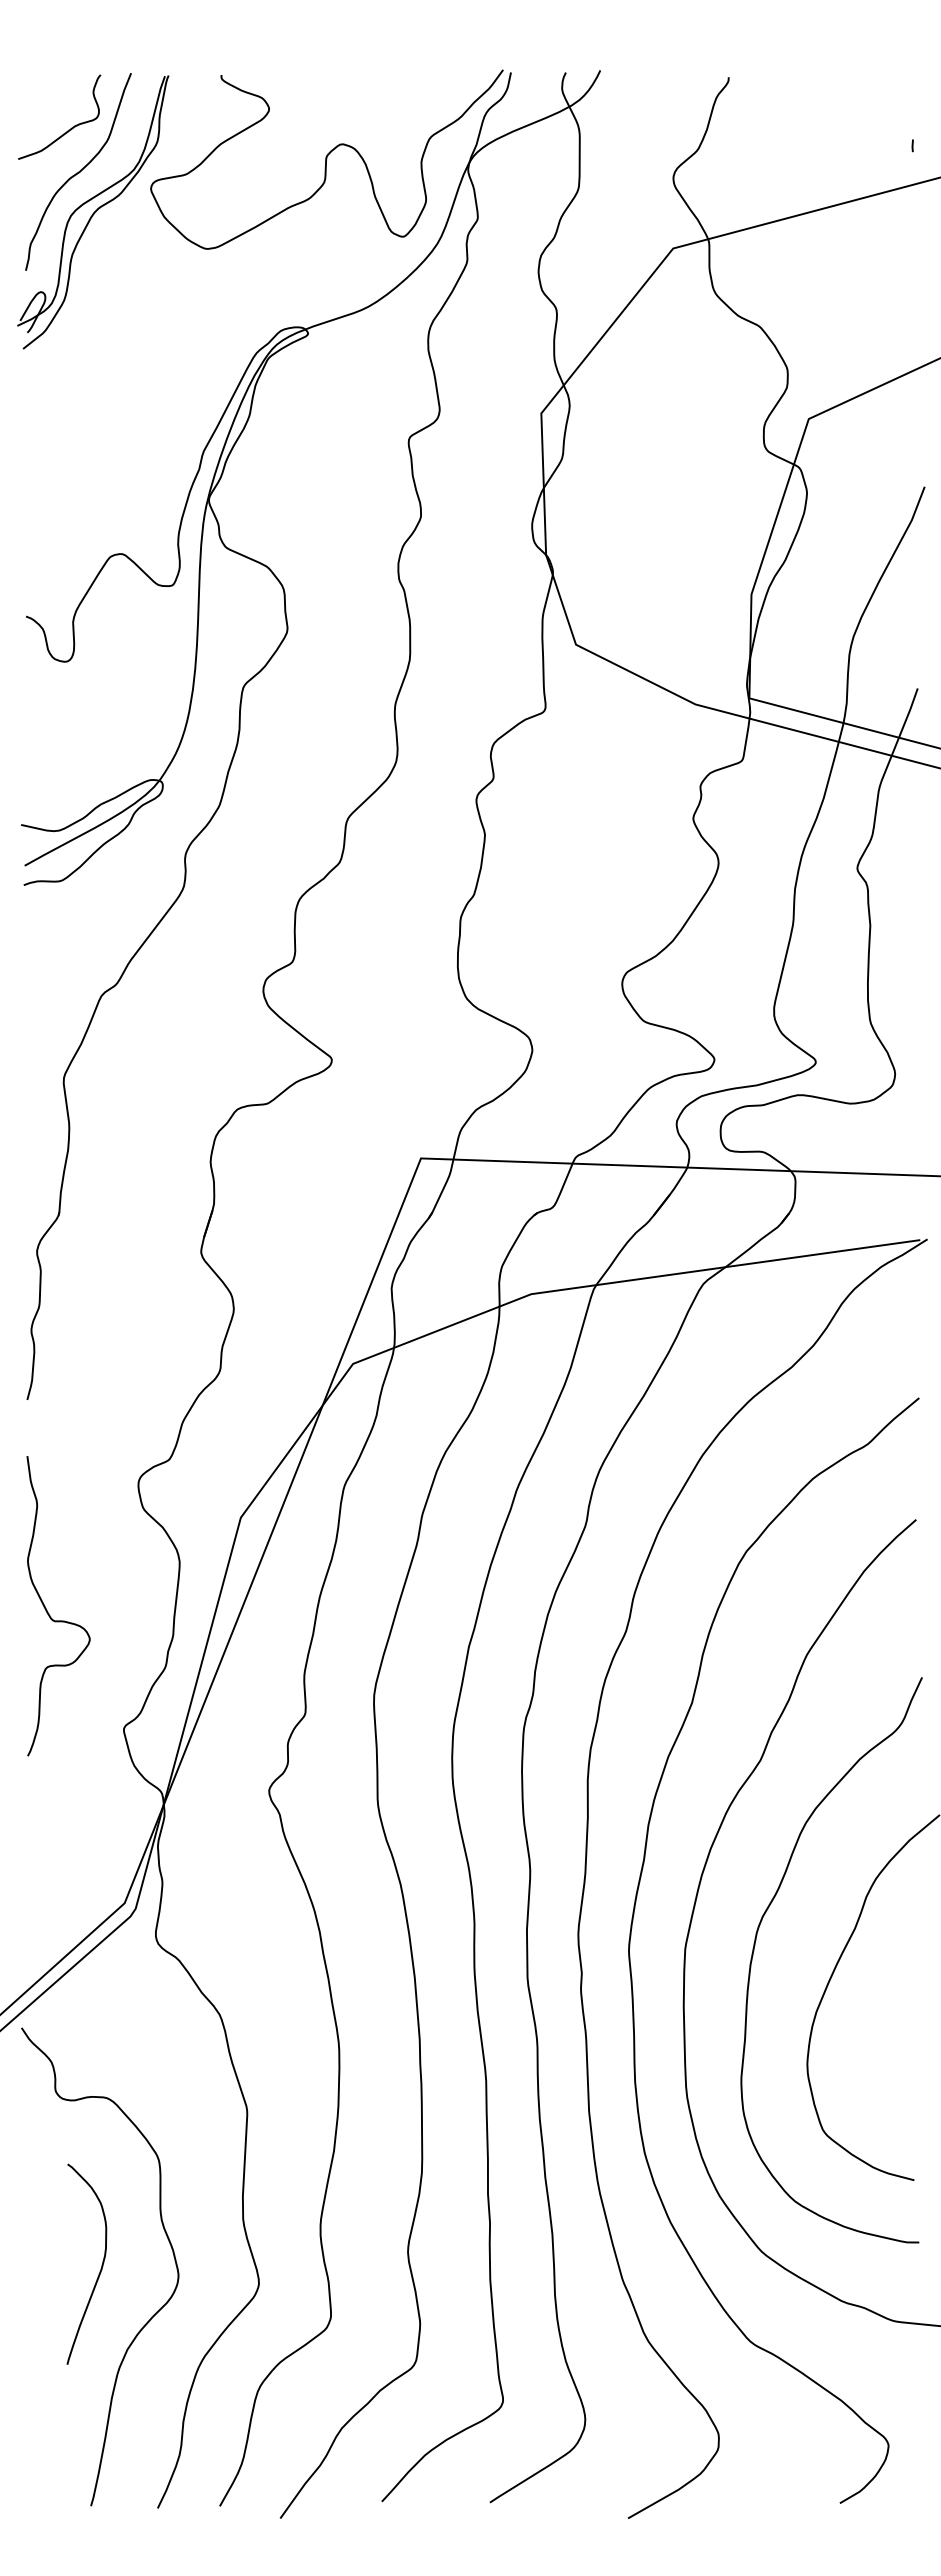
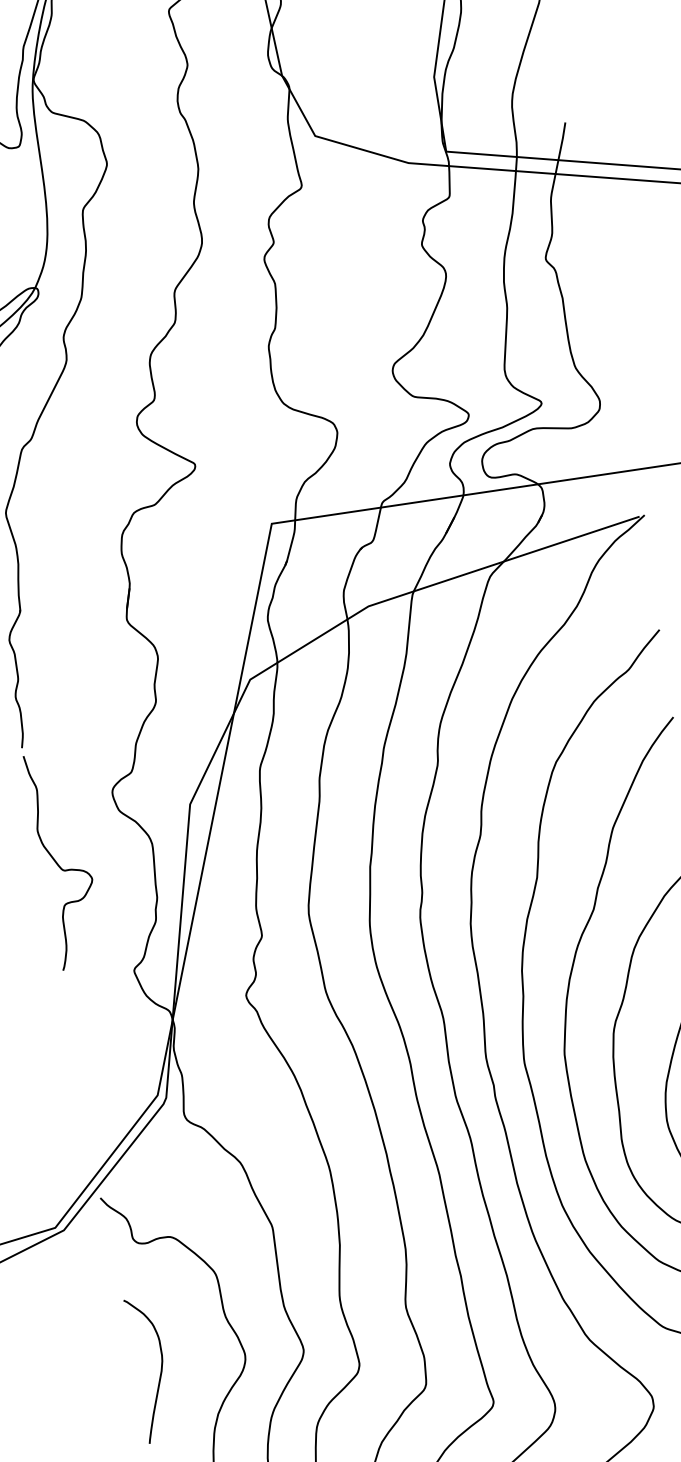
curve: (49, 1613) -> (59, 865), moved
curve: (100, 2268) -> (160, 1370), moved

